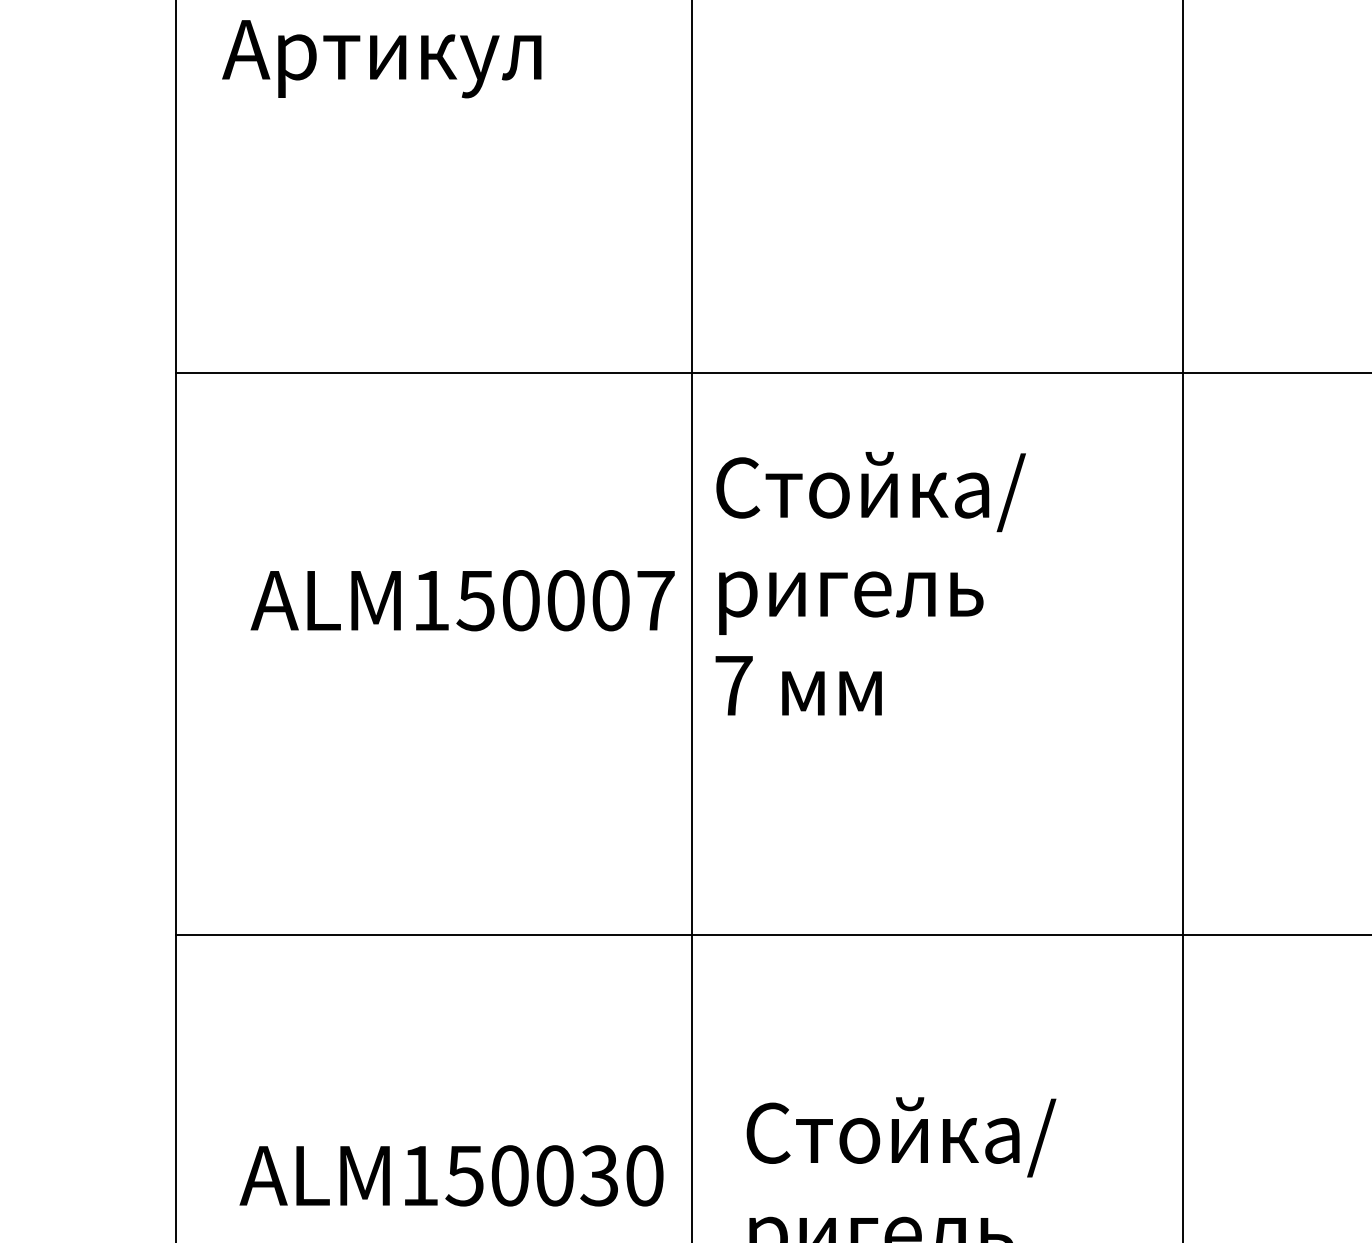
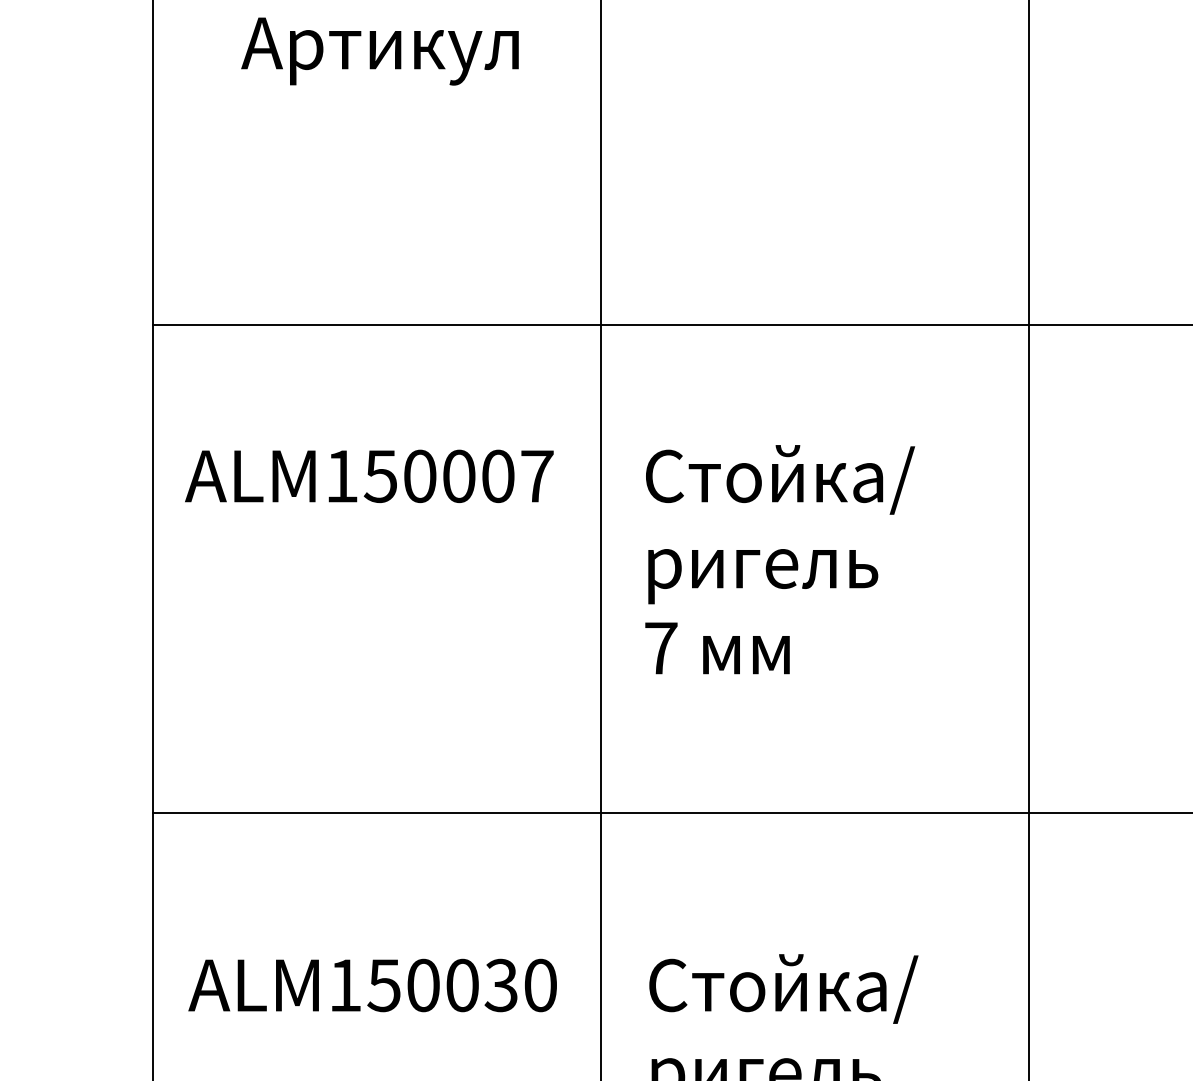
text: (381, 59) -> (379, 51), moved
text: (871, 583) -> (780, 559), moved
text: (462, 599) -> (369, 475), moved
text: (451, 1175) -> (372, 985), moved

